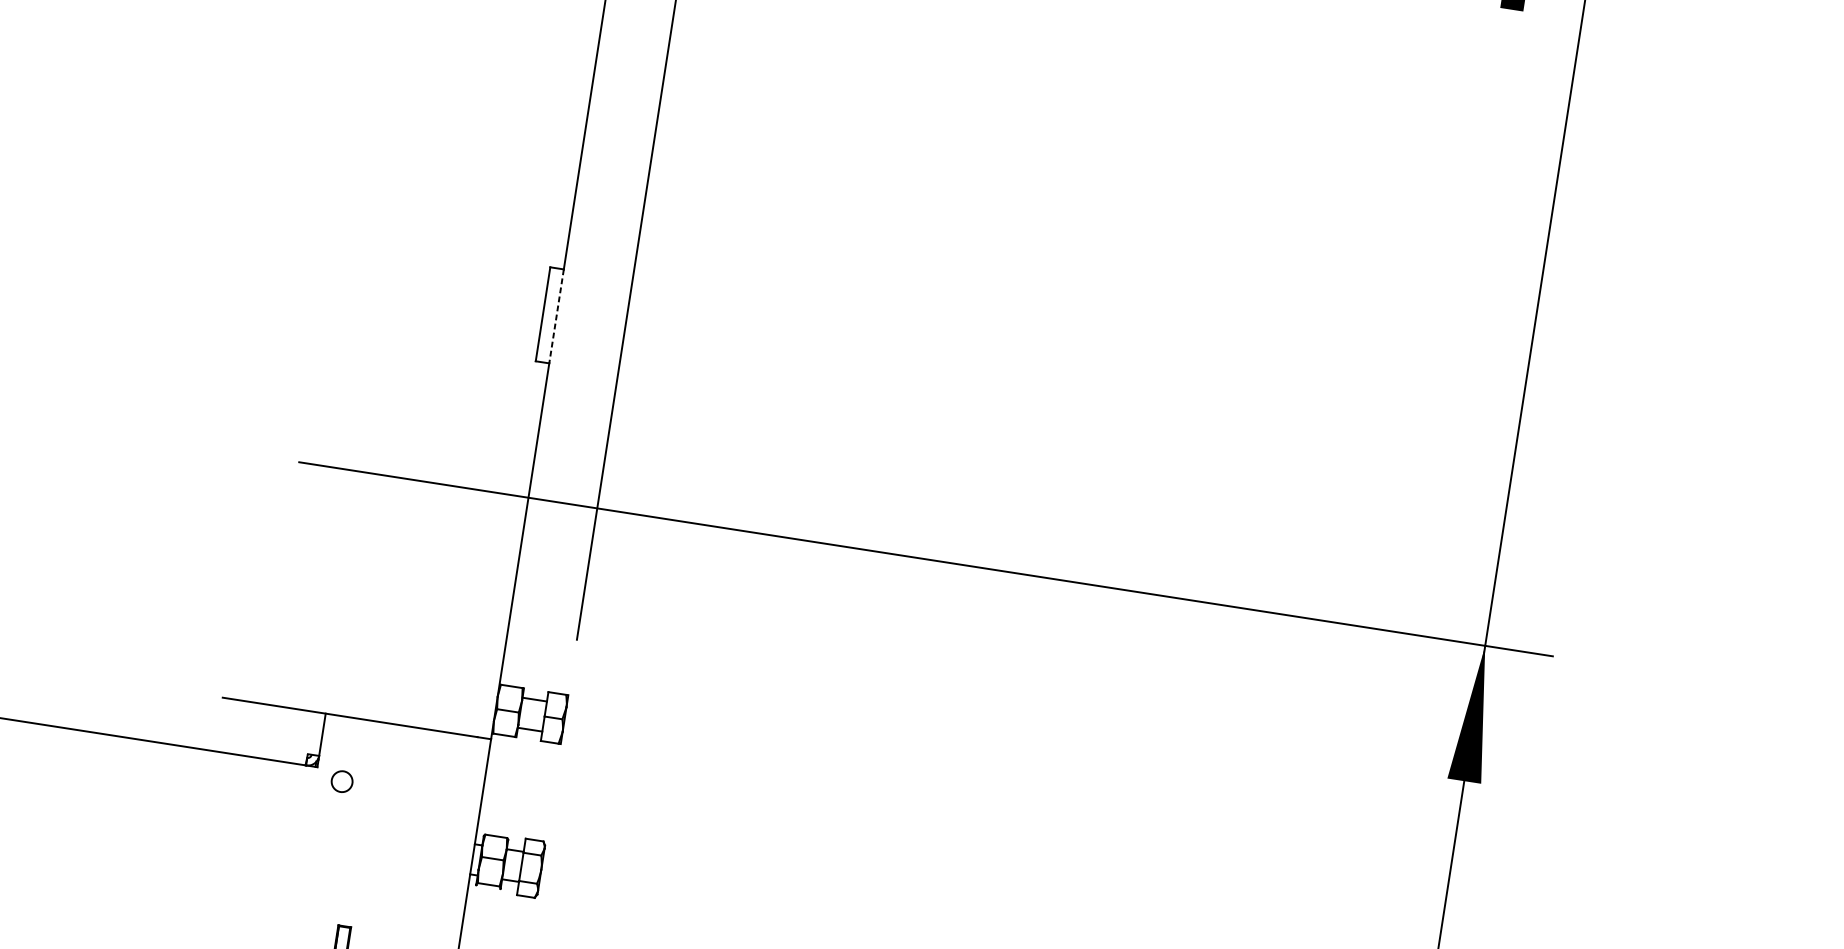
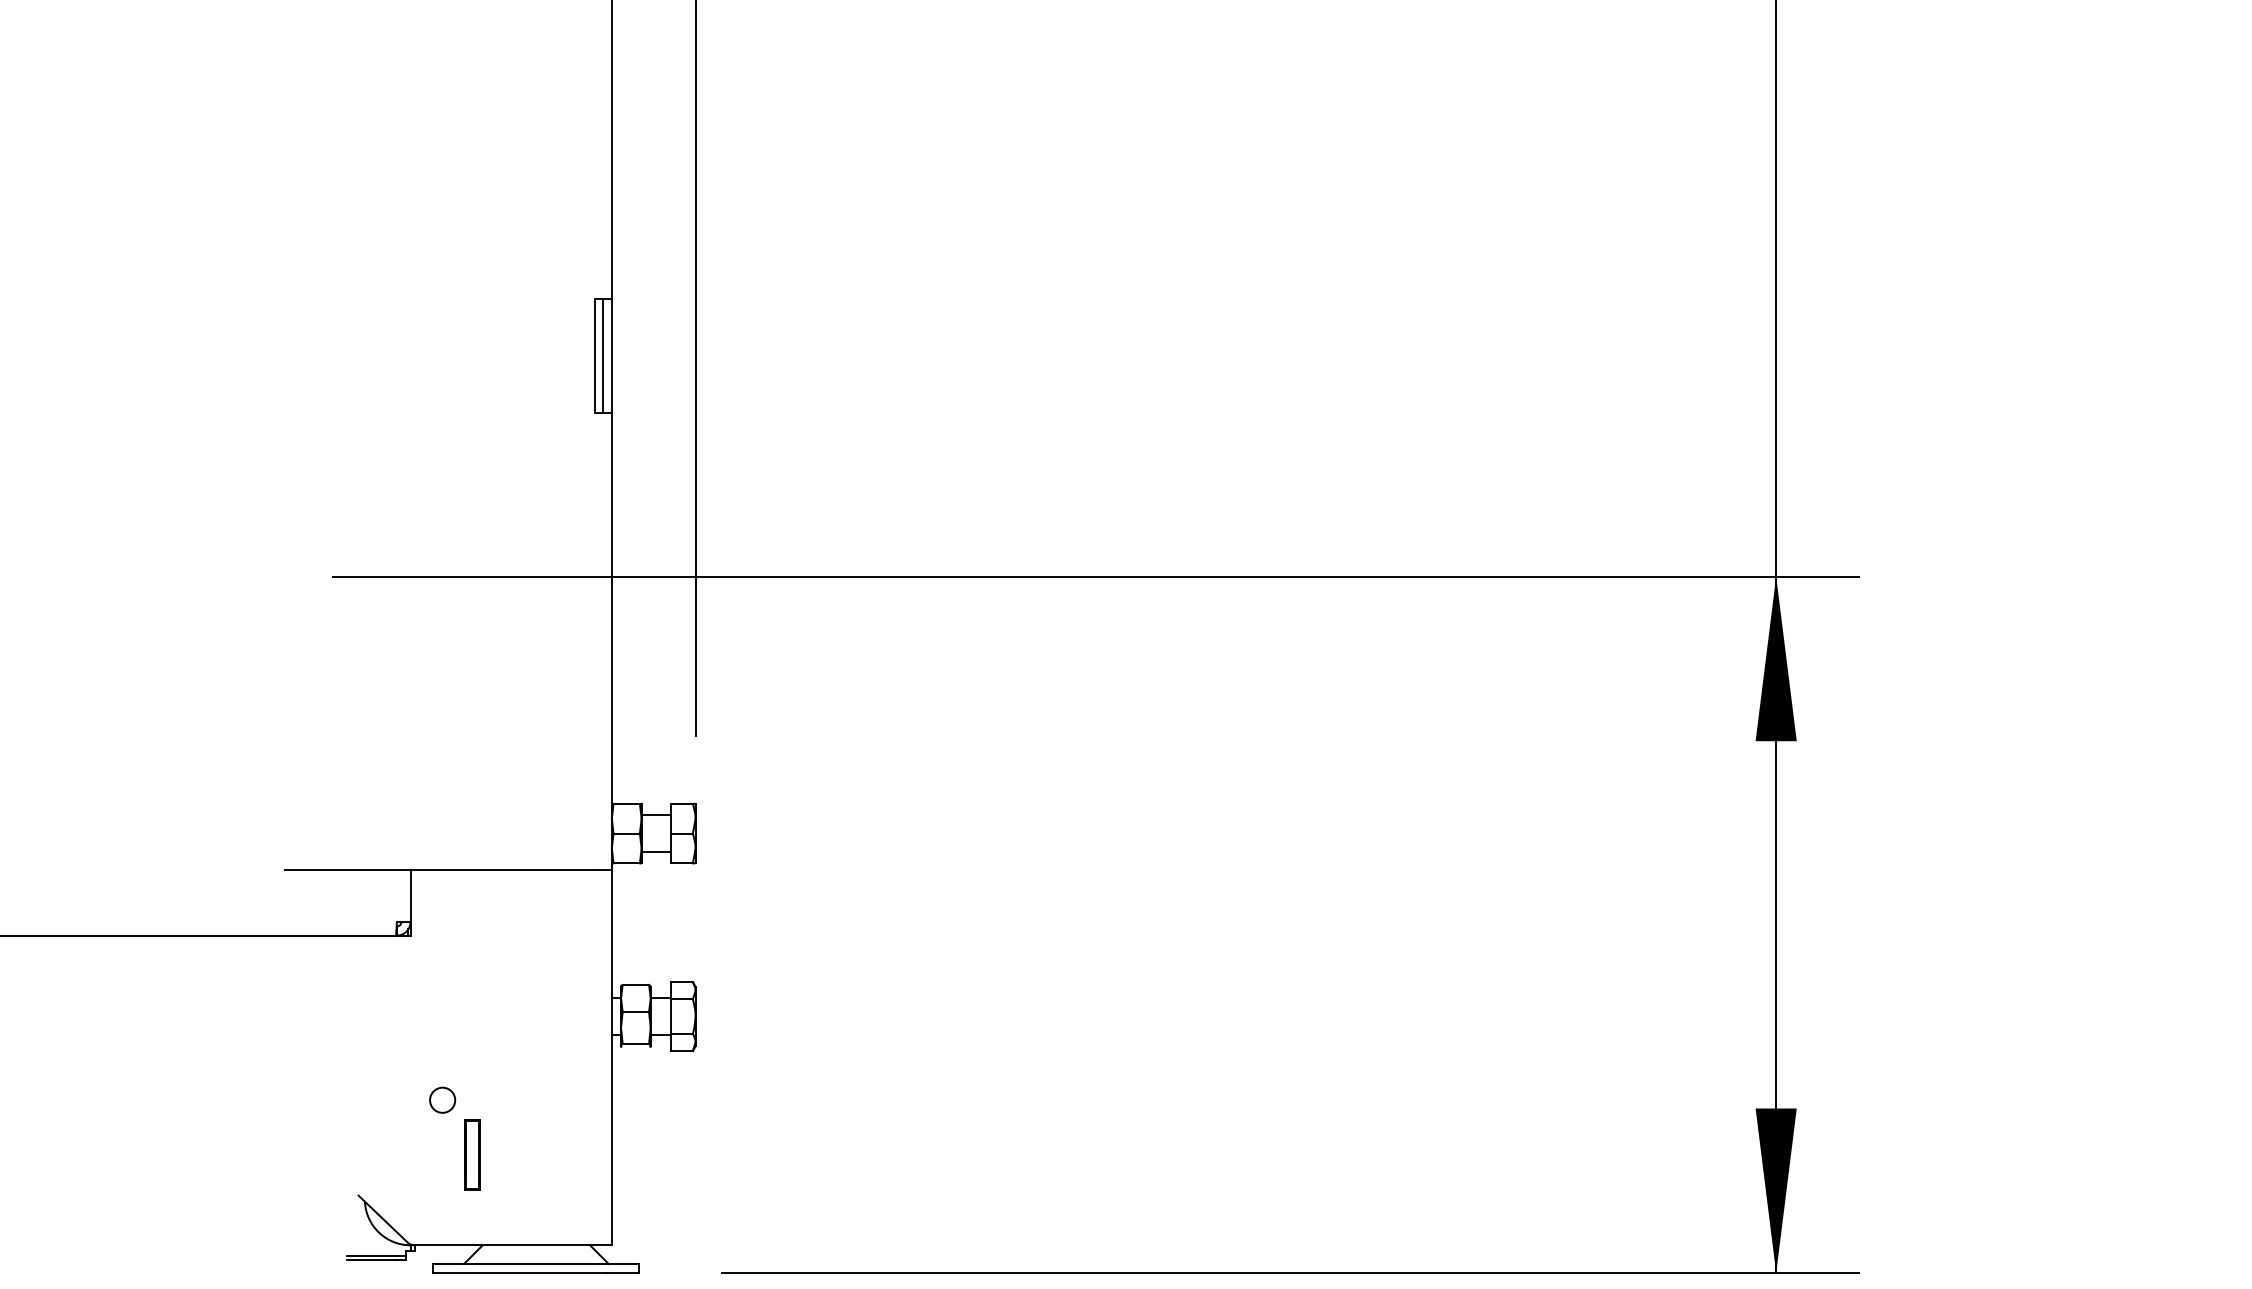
line: (548, 314) -> (602, 355), added
line: (556, 316) -> (611, 356), dashed -> solid
circle: (342, 781) -> (442, 1099), moved

